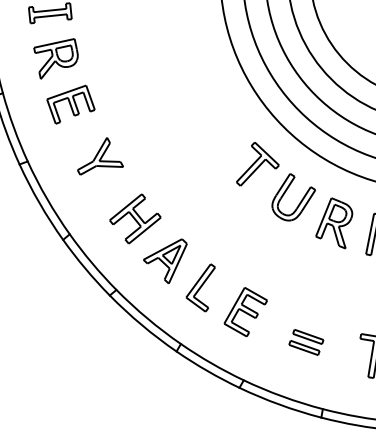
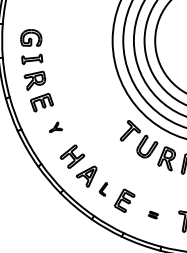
part: (99, 157) -> (55, 127), size x0.6
part: (200, 288) -> (103, 189), size x0.6
part: (306, 340) -> (153, 214), size x0.6

